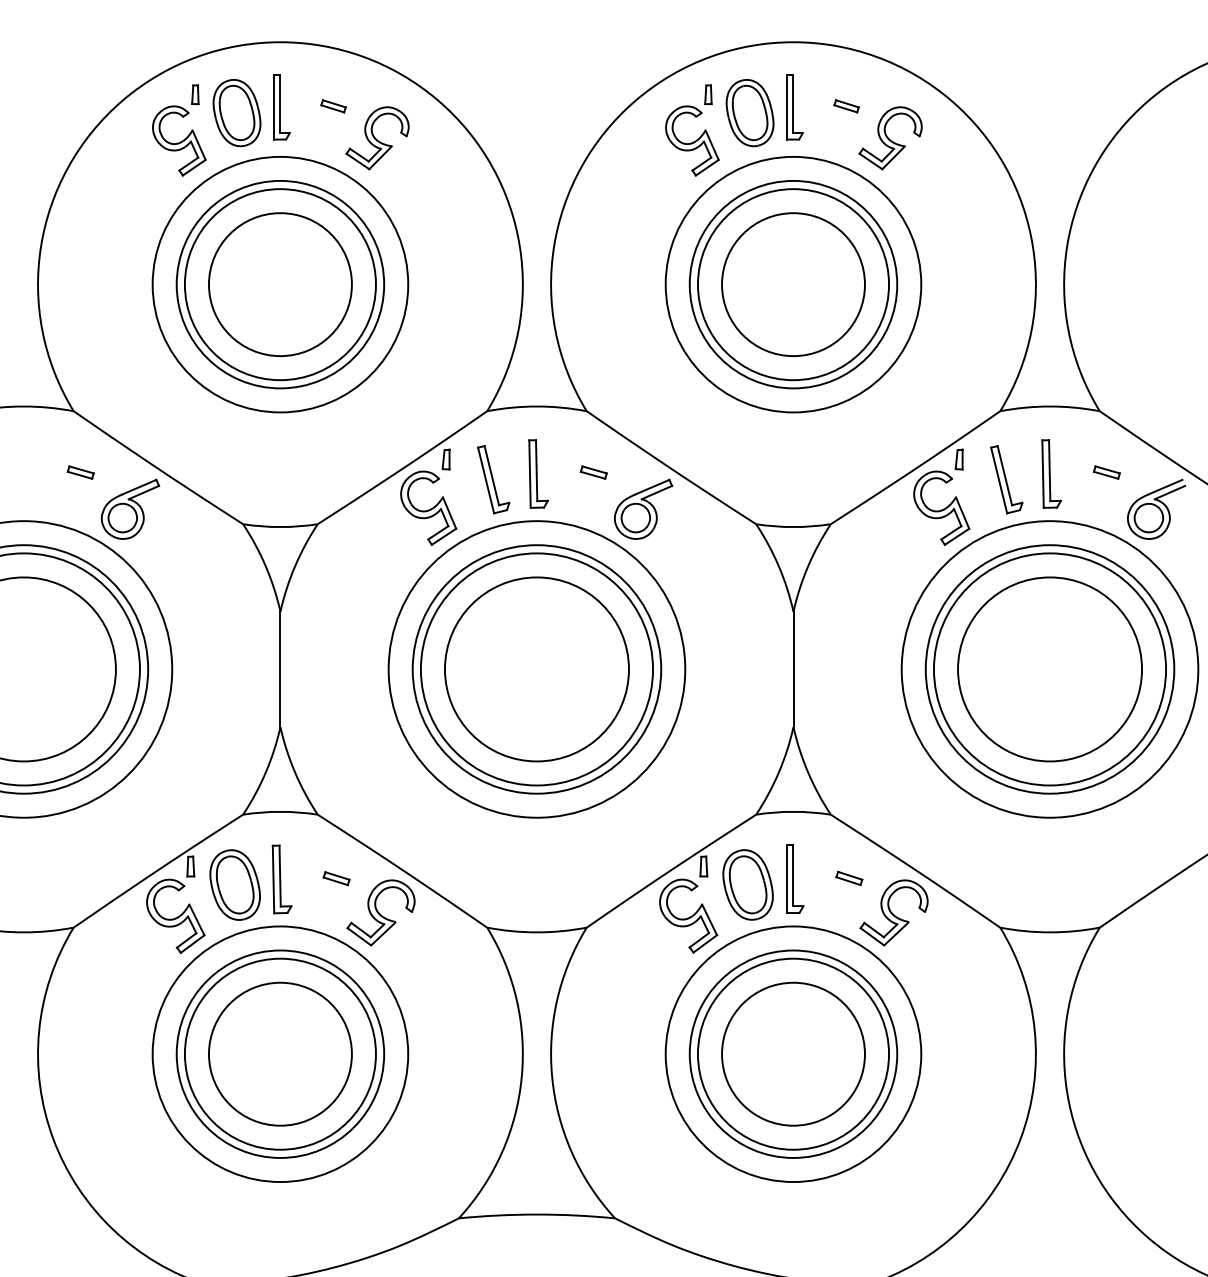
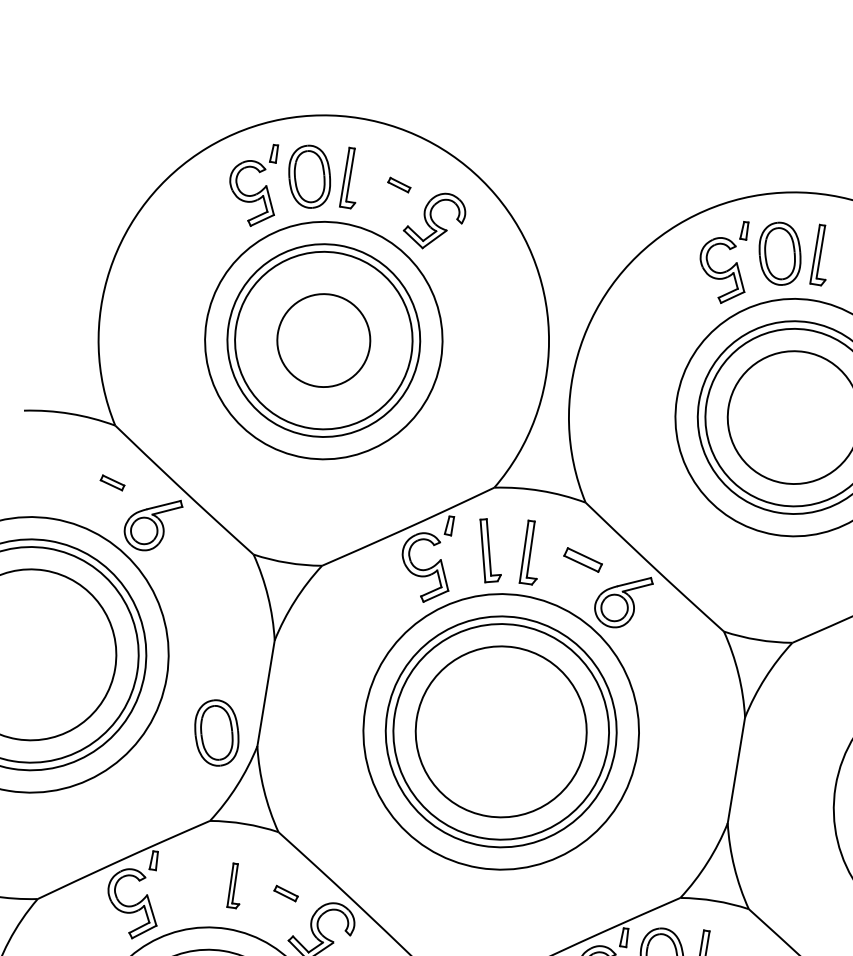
circle: (279, 284) -> (322, 340), size x0.7
part: (593, 472) -> (582, 559), size x1.6
part: (281, 879) -> (235, 886), size x0.7
part: (234, 884) -> (216, 732), moved

